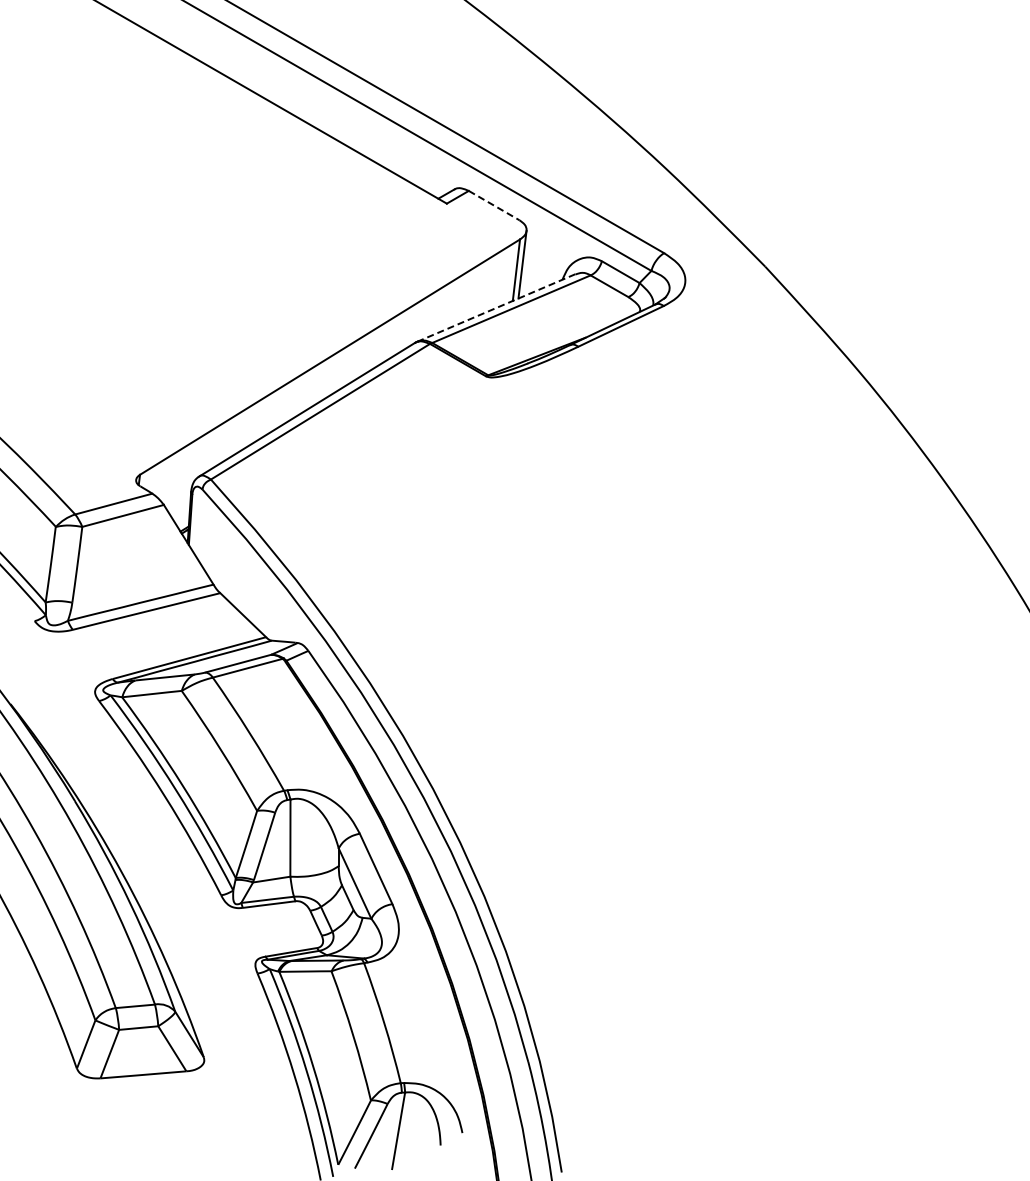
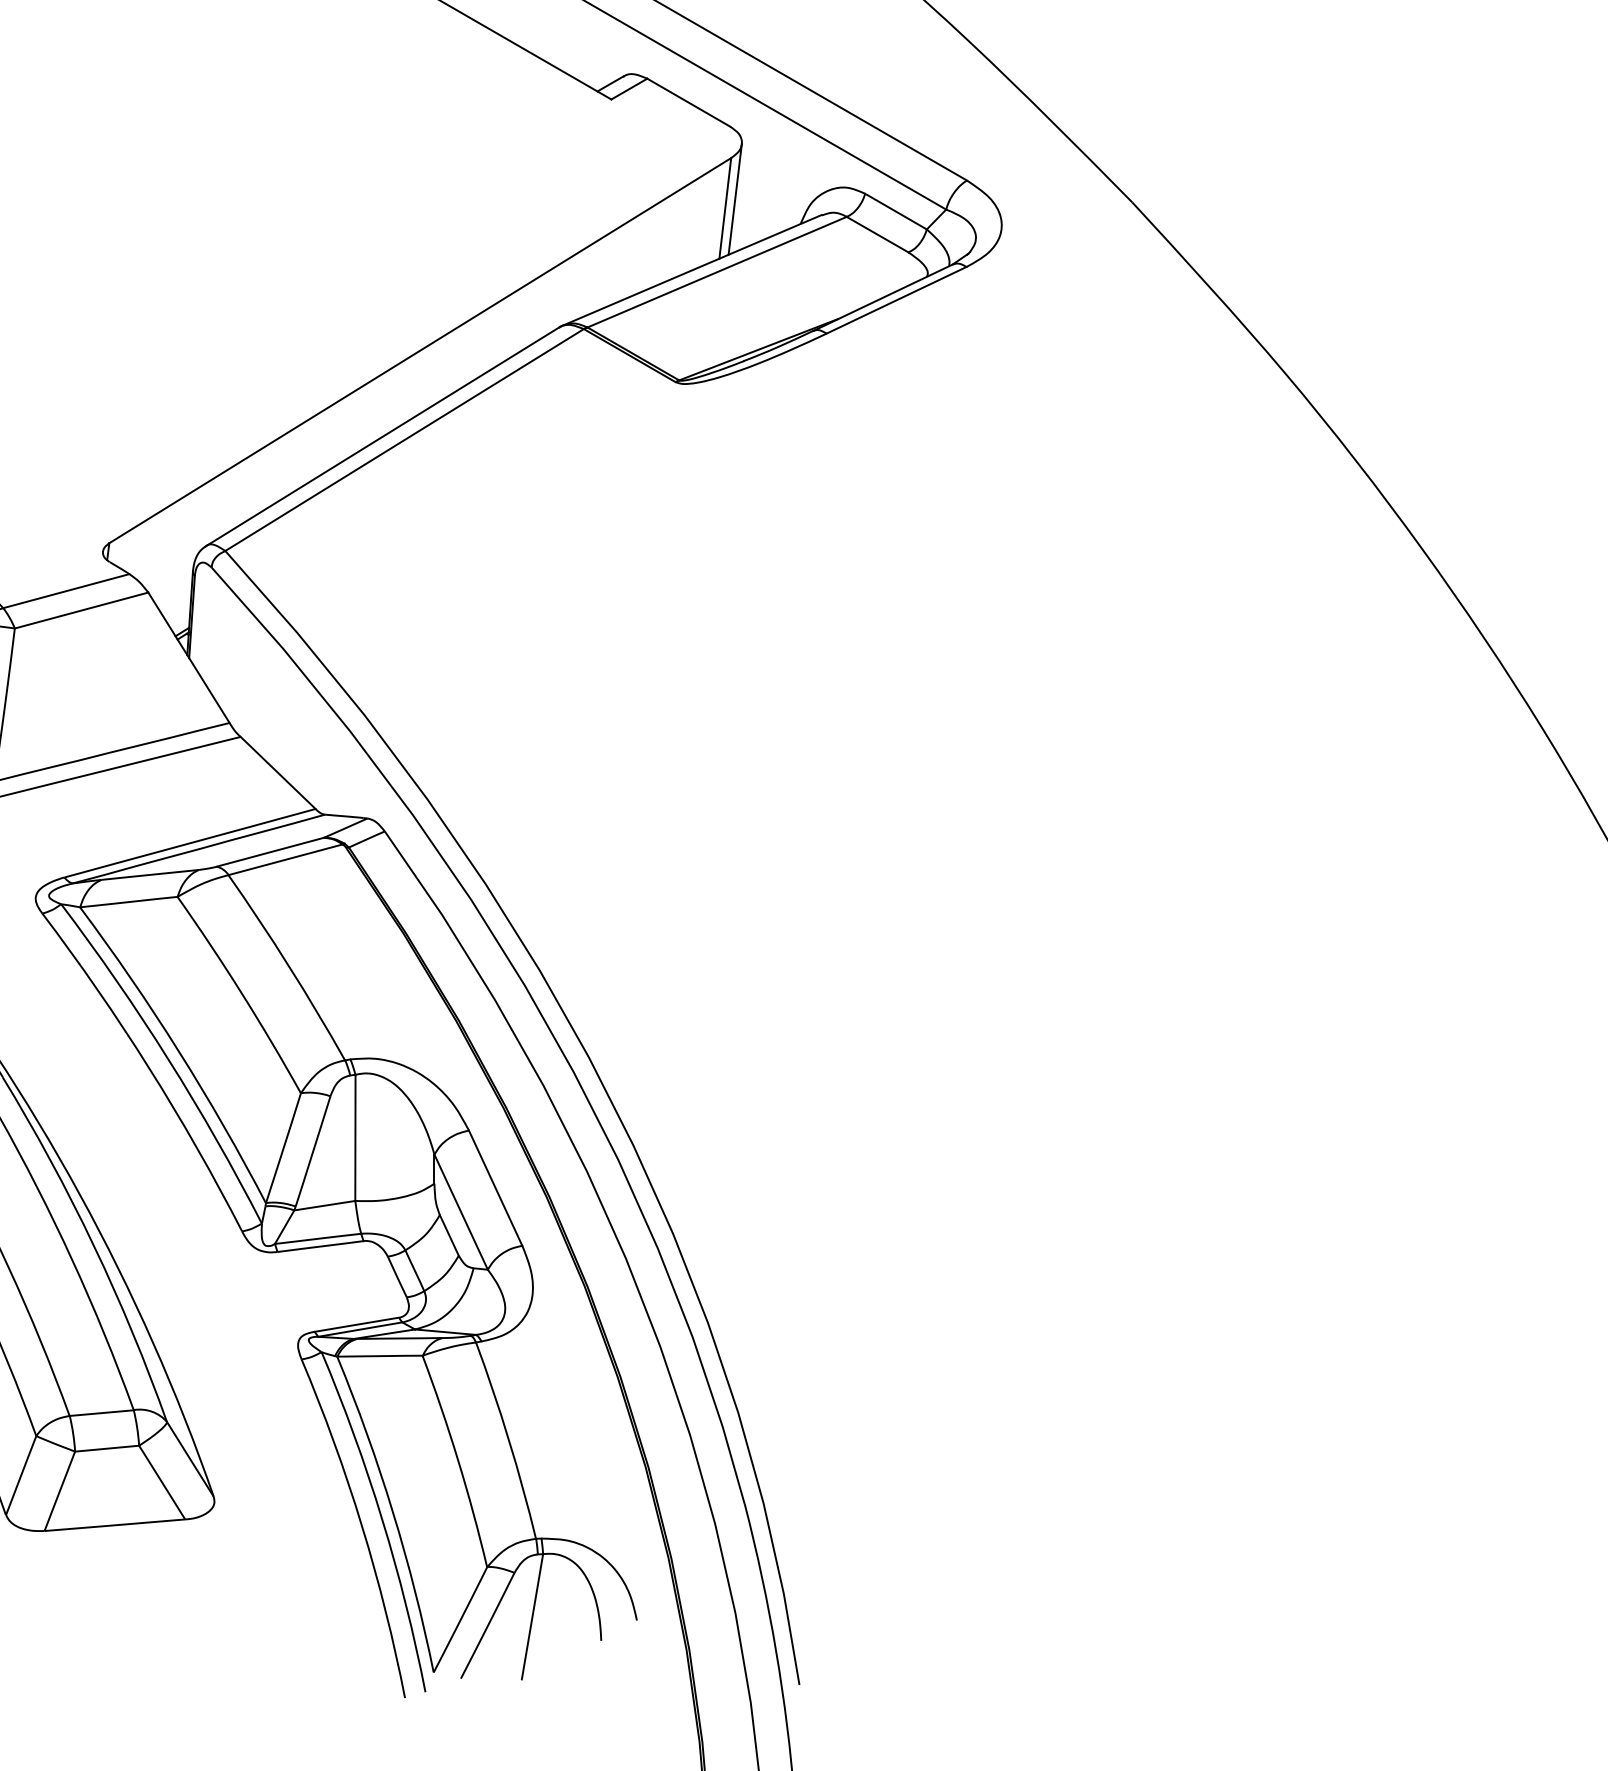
line: (494, 205) -> (689, 102), dashed -> solid
line: (496, 307) -> (692, 269), dashed -> solid

